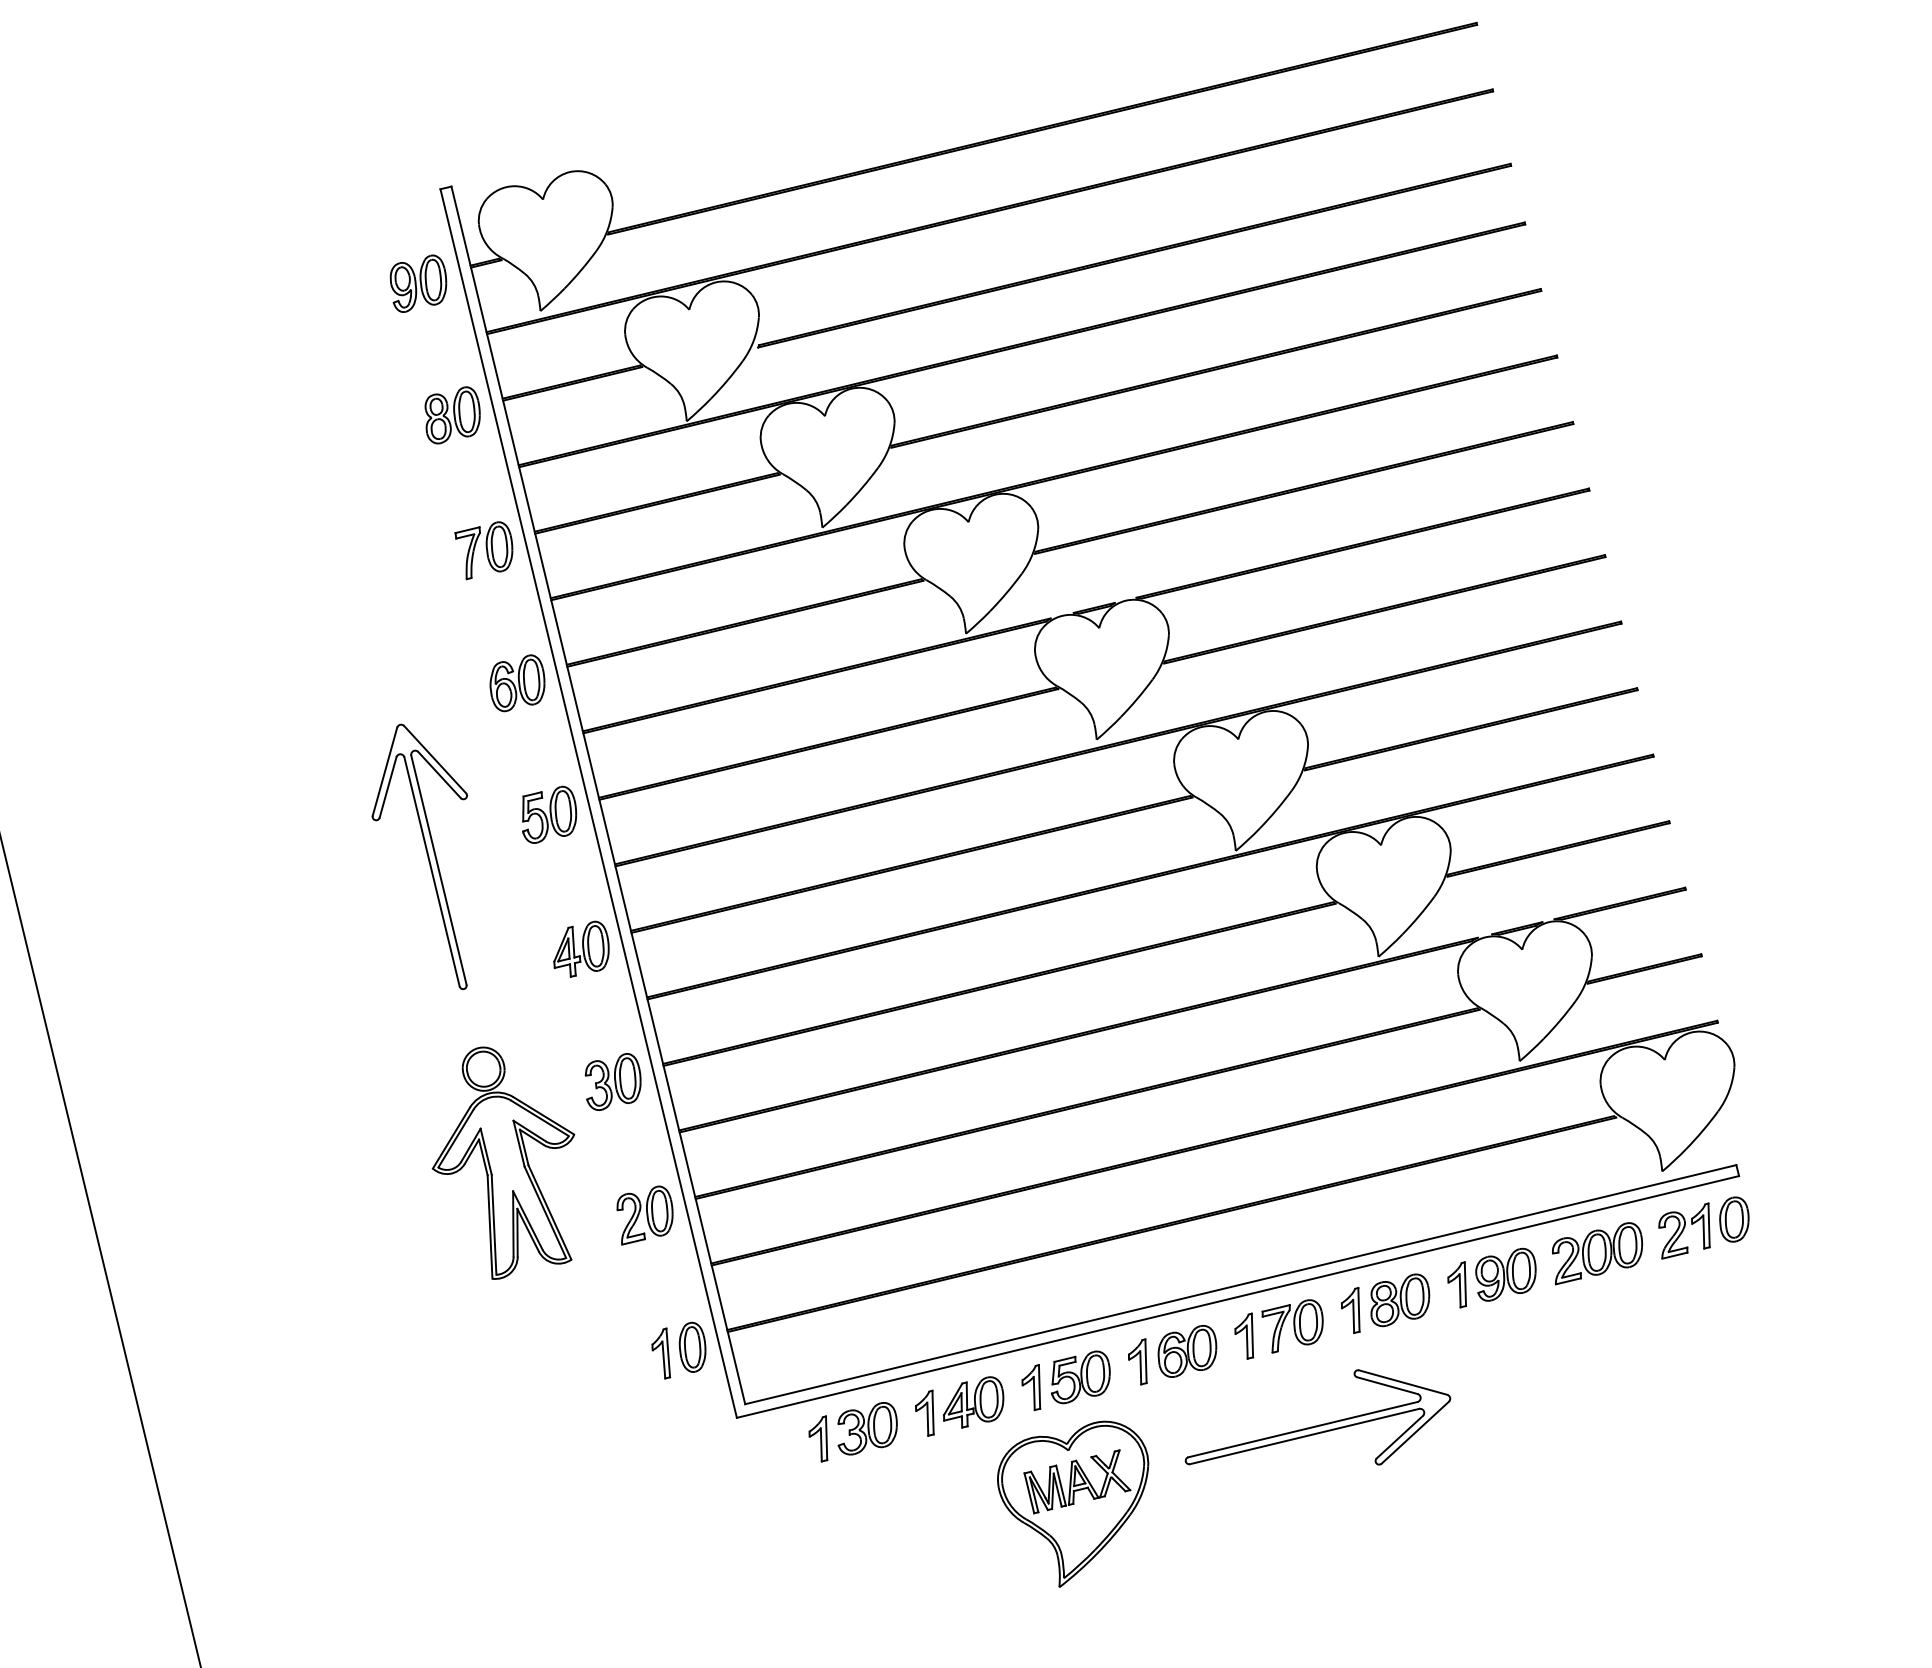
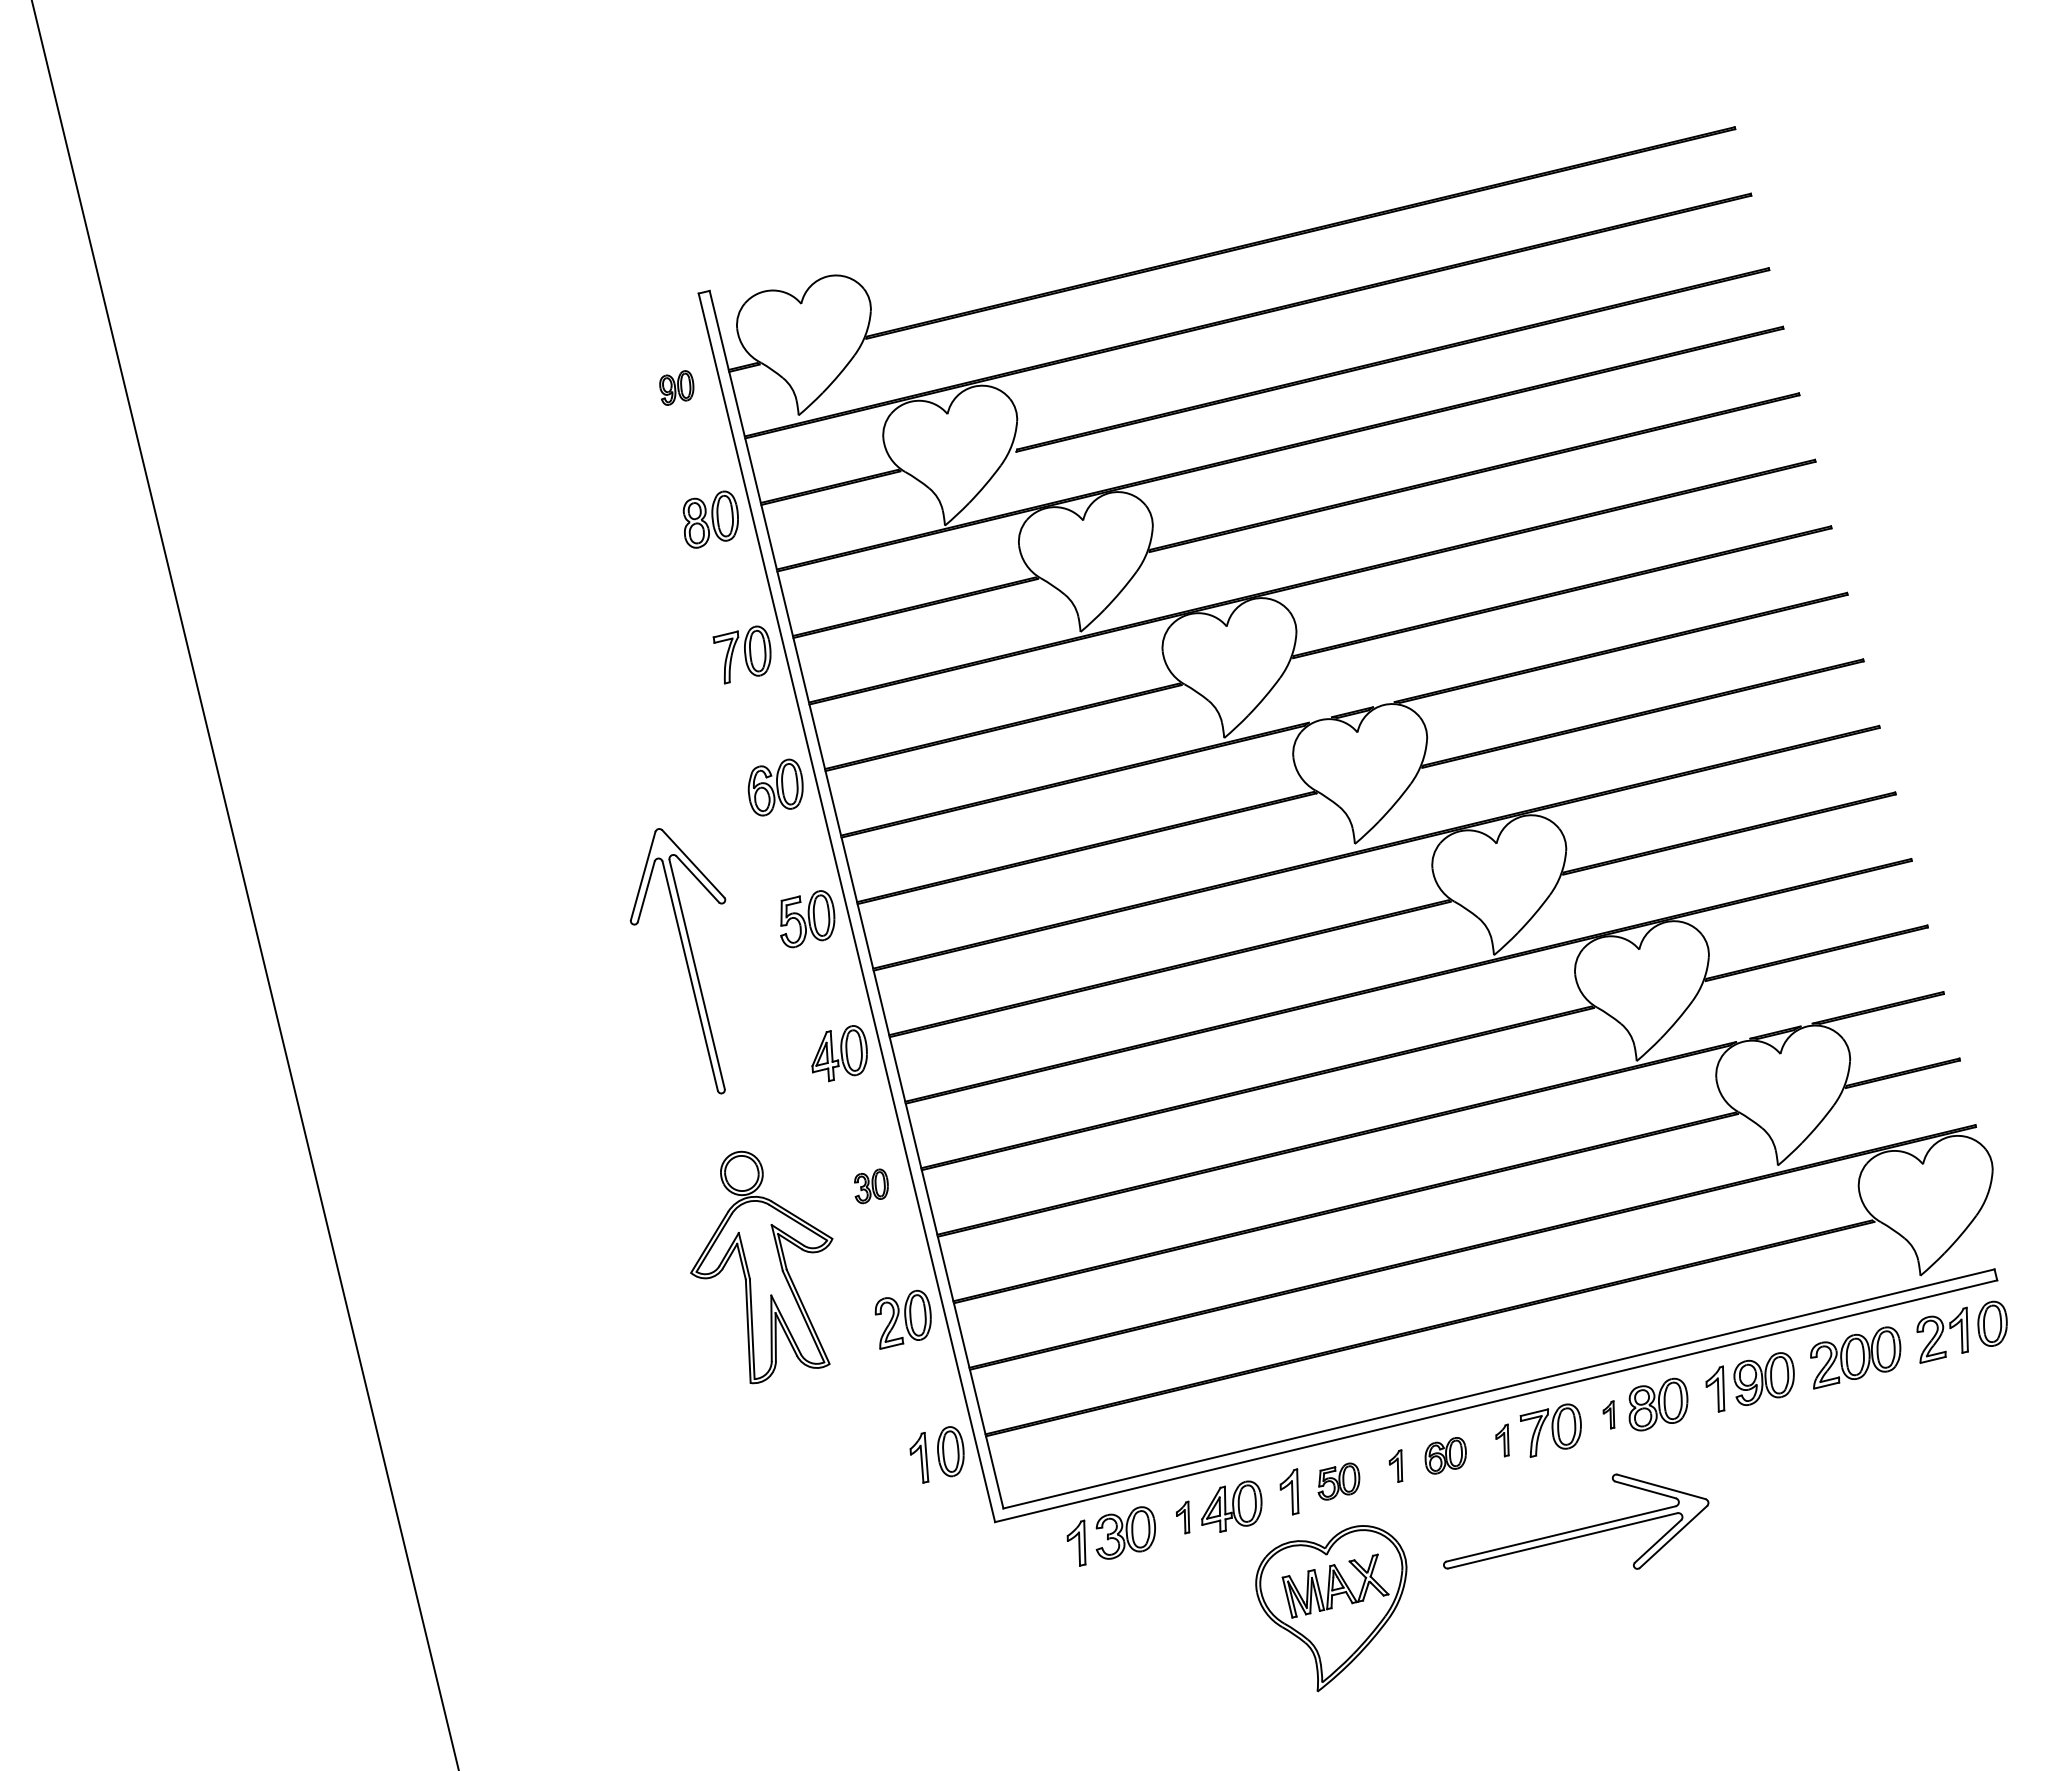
part: (418, 283) -> (676, 387), size x0.6
part: (613, 1082) -> (871, 1186), size x0.6
part: (1350, 1310) -> (1608, 1414), size x0.6
part: (1244, 1336) -> (1502, 1440), size x0.7
part: (1187, 1351) -> (1445, 1455), size x0.7
part: (1137, 1361) -> (1395, 1465), size x0.7
part: (1080, 1377) -> (1338, 1481), size x0.7
part: (924, 1413) -> (1182, 1517), size x0.7

